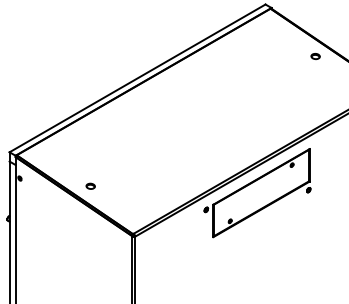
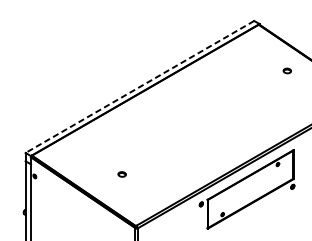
part: (315, 56) -> (287, 70), moved
line: (137, 78) -> (139, 87), solid -> dashed
part: (90, 185) -> (121, 173), moved

